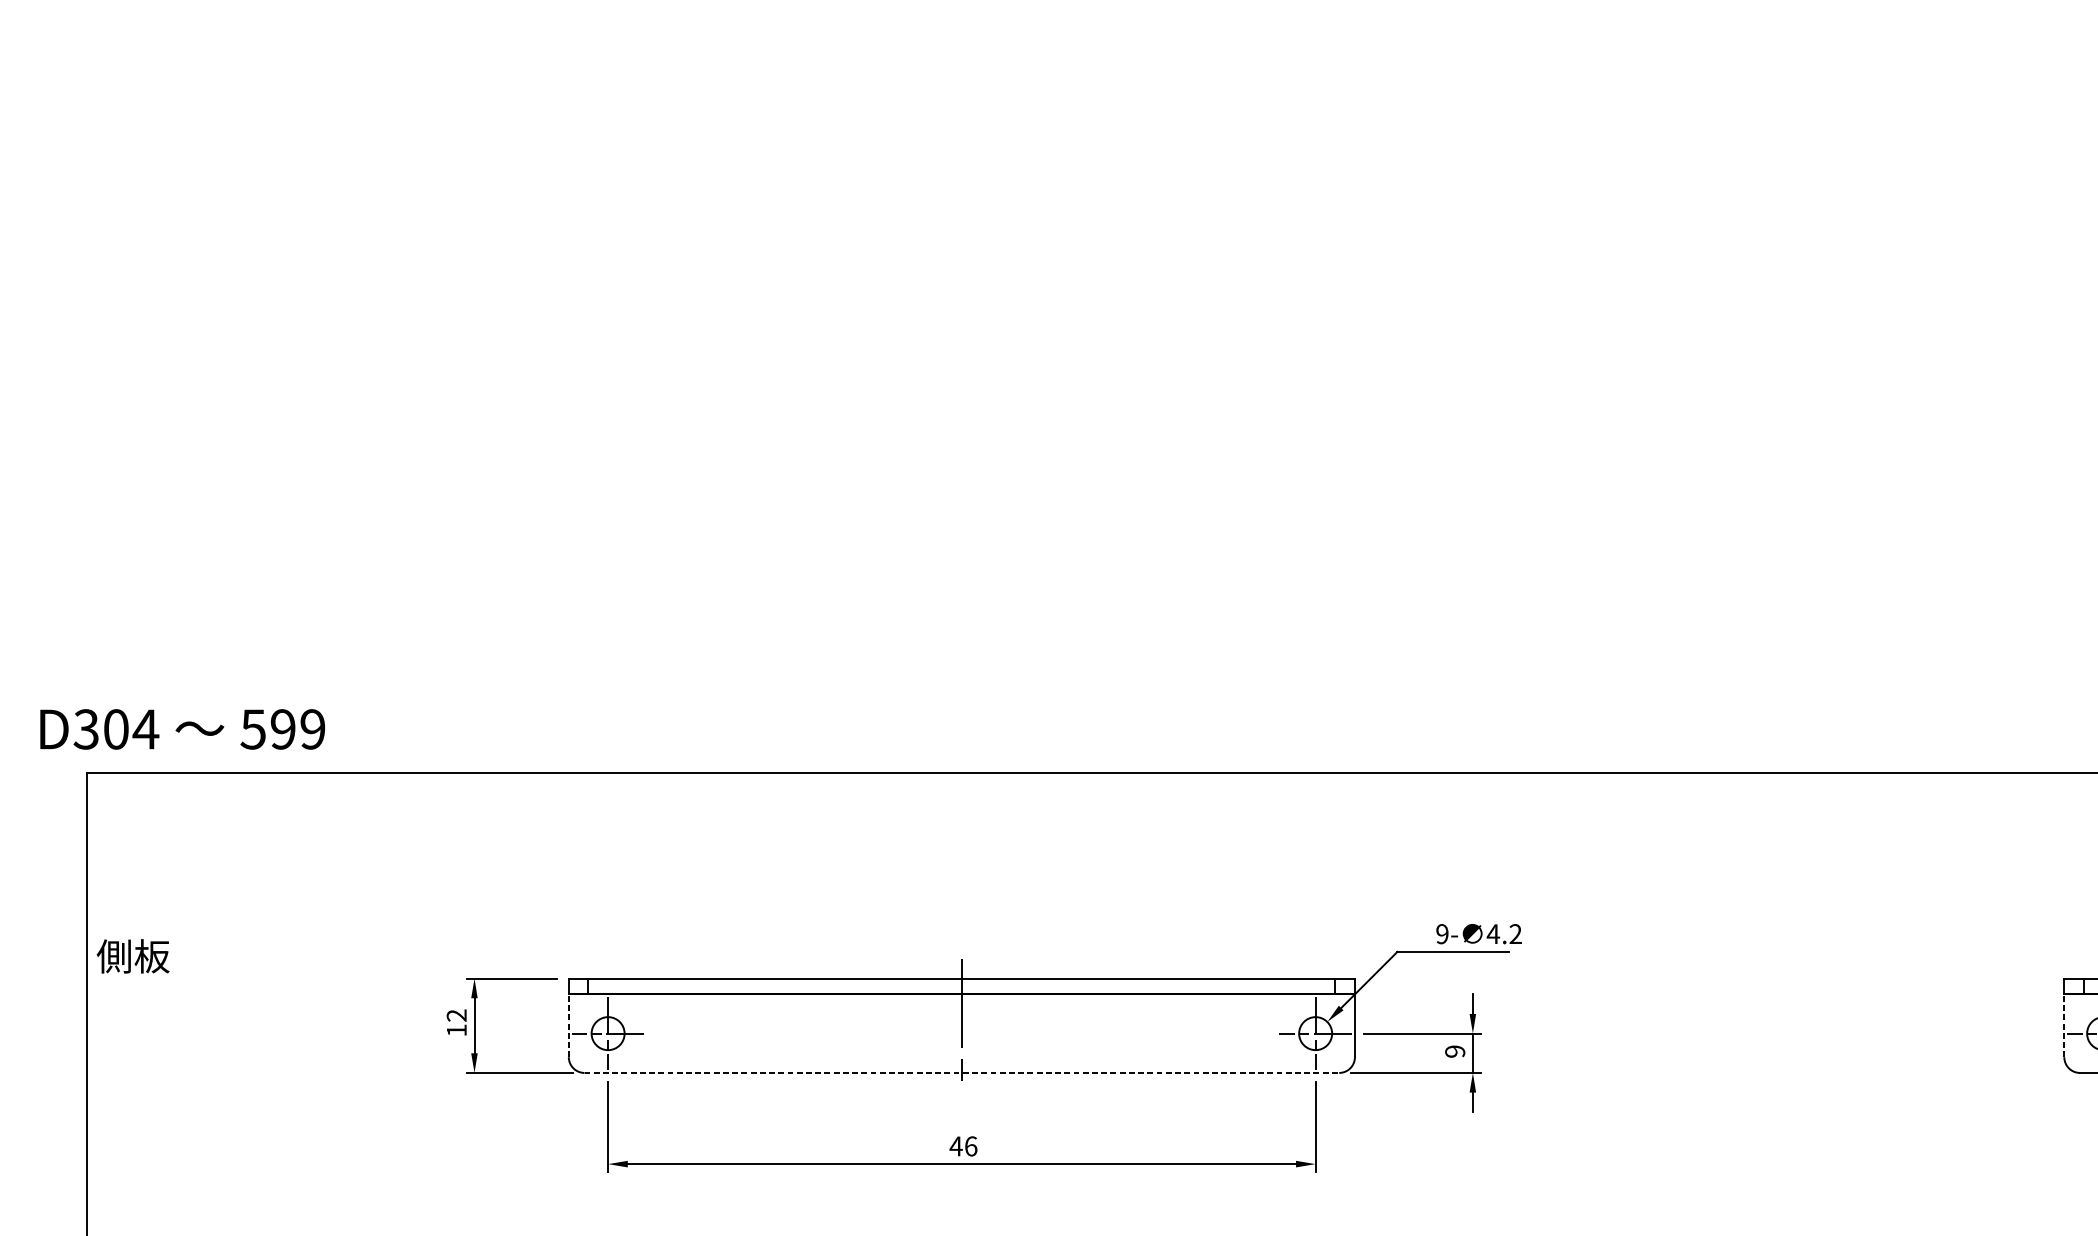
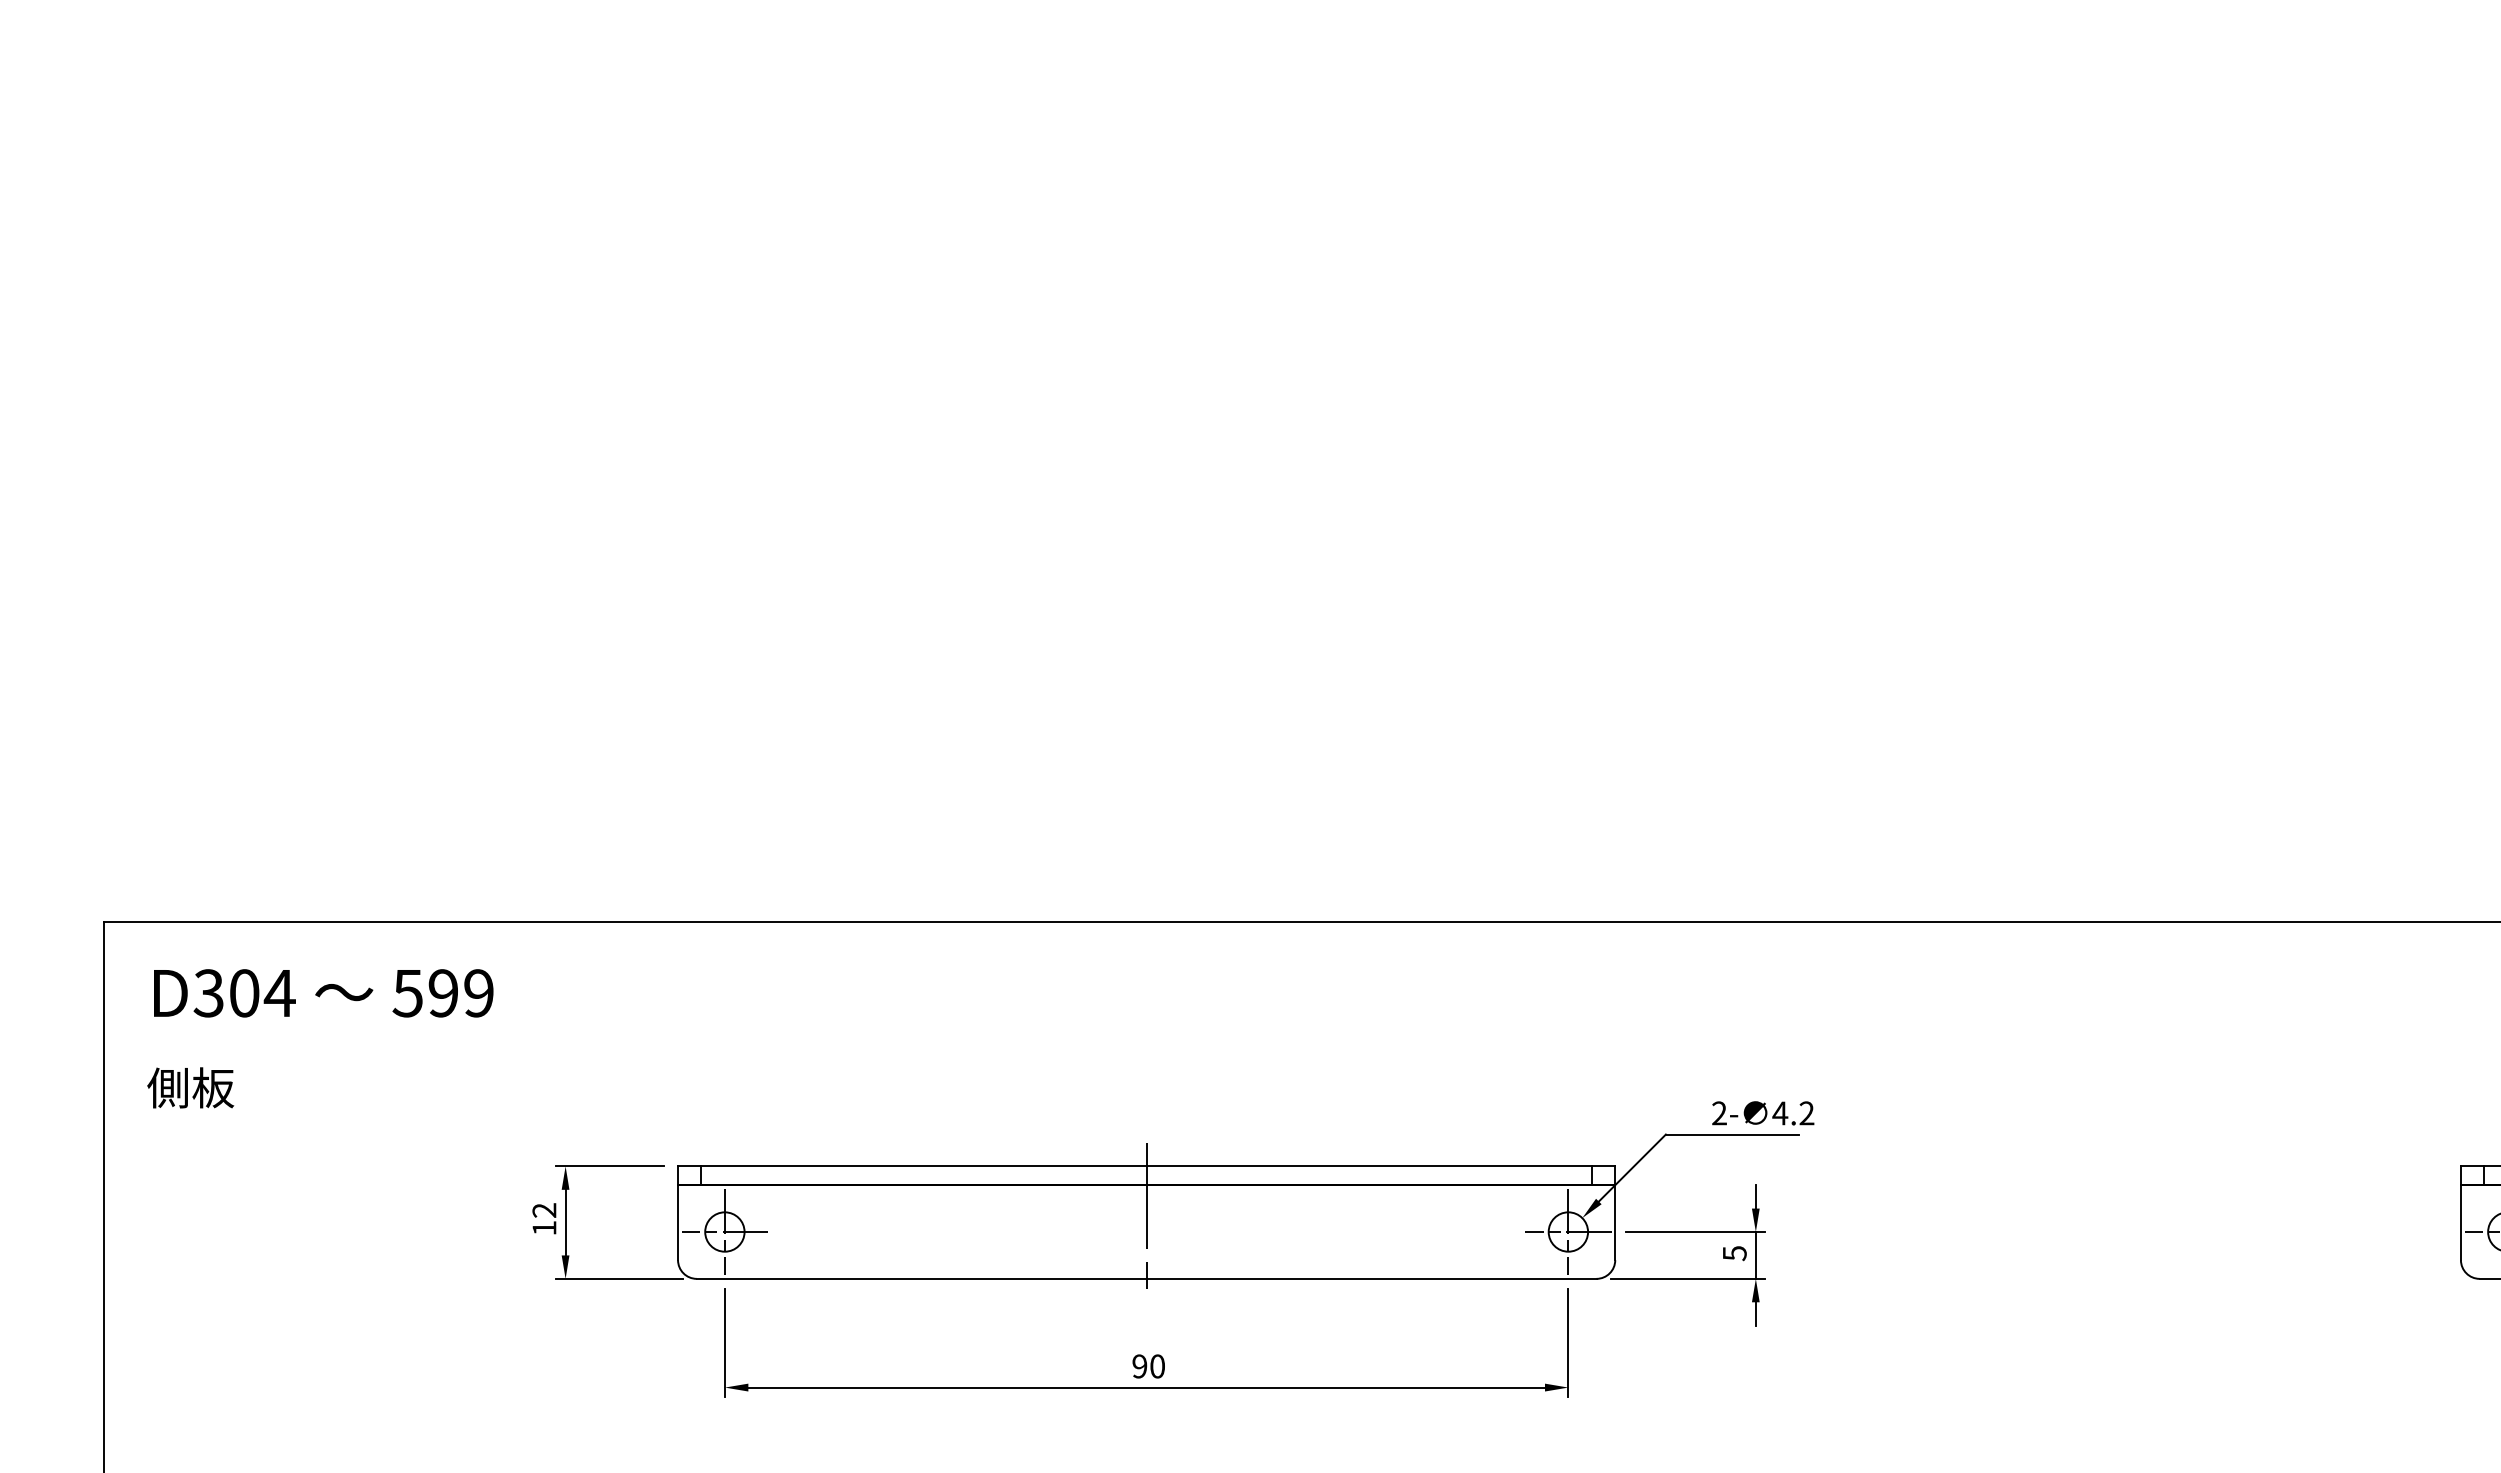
text: (182, 729) -> (323, 993), moved
text: (1442, 934) -> (1719, 1113), 9- -> 2-
text: (133, 956) -> (190, 1087), moved
line: (569, 1025) -> (678, 1222), dashed -> solid
line: (2063, 1025) -> (2460, 1222), dashed -> solid
text: (1454, 1051) -> (1734, 1253), 9 -> 5
line: (961, 1072) -> (1146, 1278), dashed -> solid
text: (963, 1146) -> (1148, 1366), 46 -> 90

